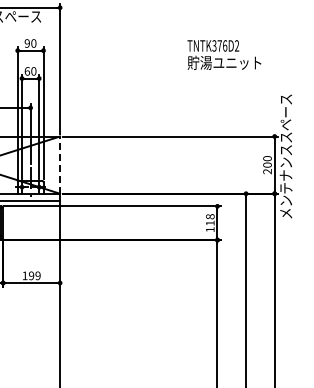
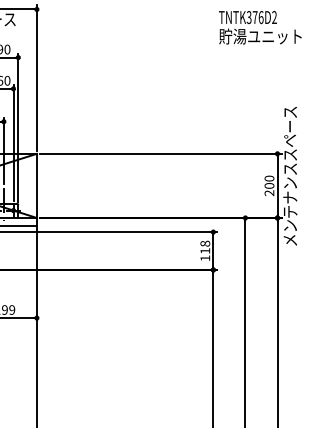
text: (224, 54) -> (260, 27), moved
line: (60, 165) -> (37, 186), dashed -> solid

